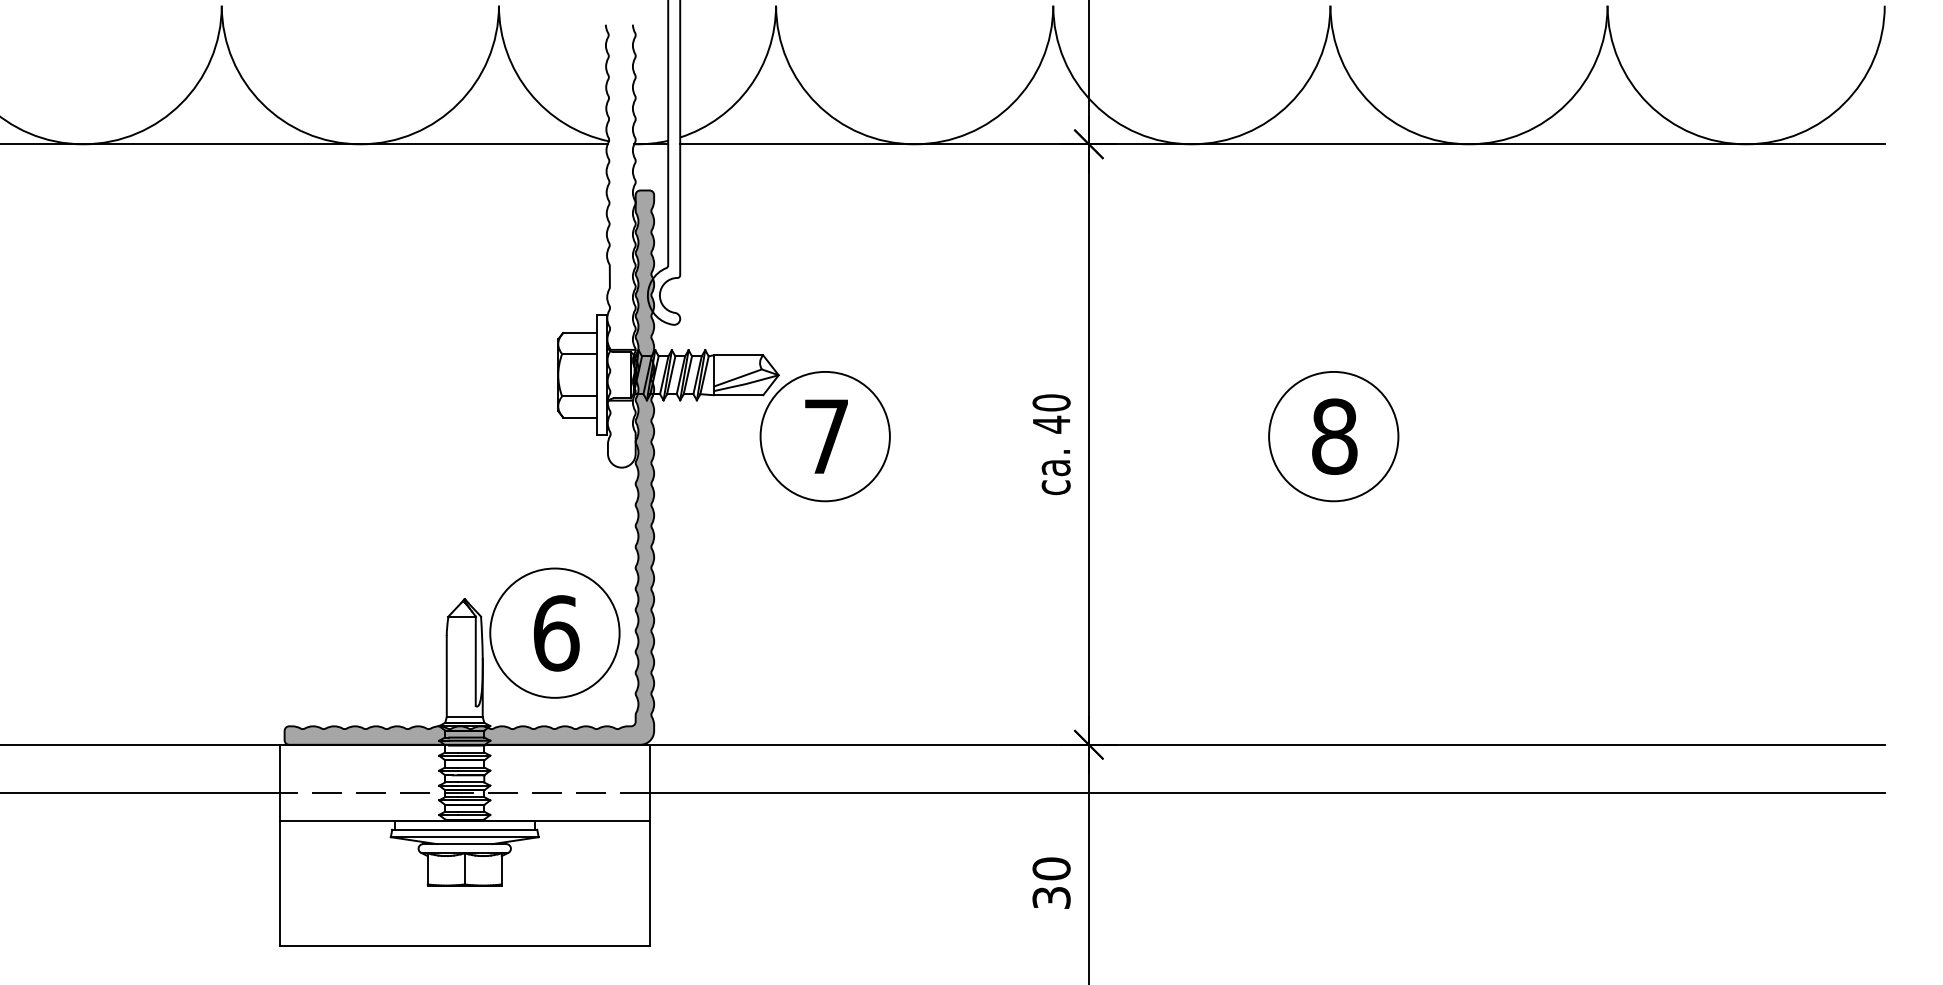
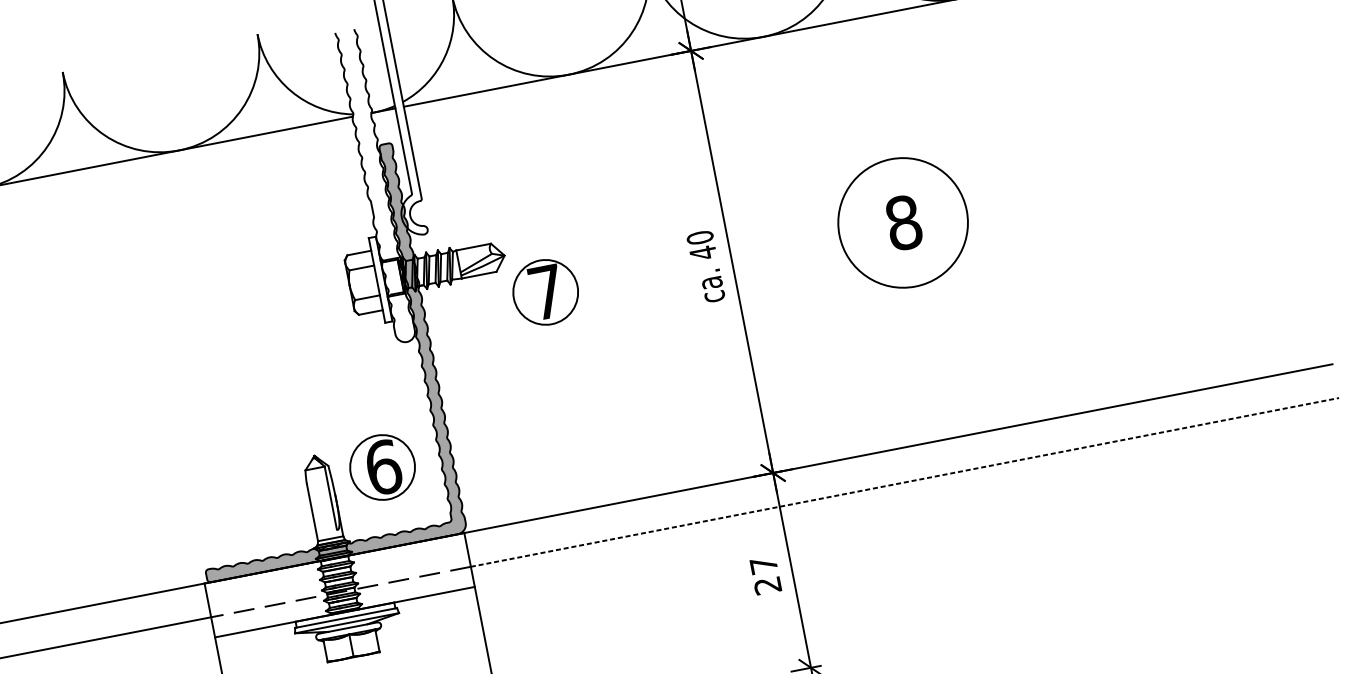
circle: (824, 436) -> (545, 292), size x0.7
circle: (1333, 436) -> (902, 222), size x1.4
circle: (554, 632) -> (382, 467), size x0.7
line: (1267, 792) -> (905, 482), solid -> dashed
text: (1051, 882) -> (765, 574), 30 -> 27

